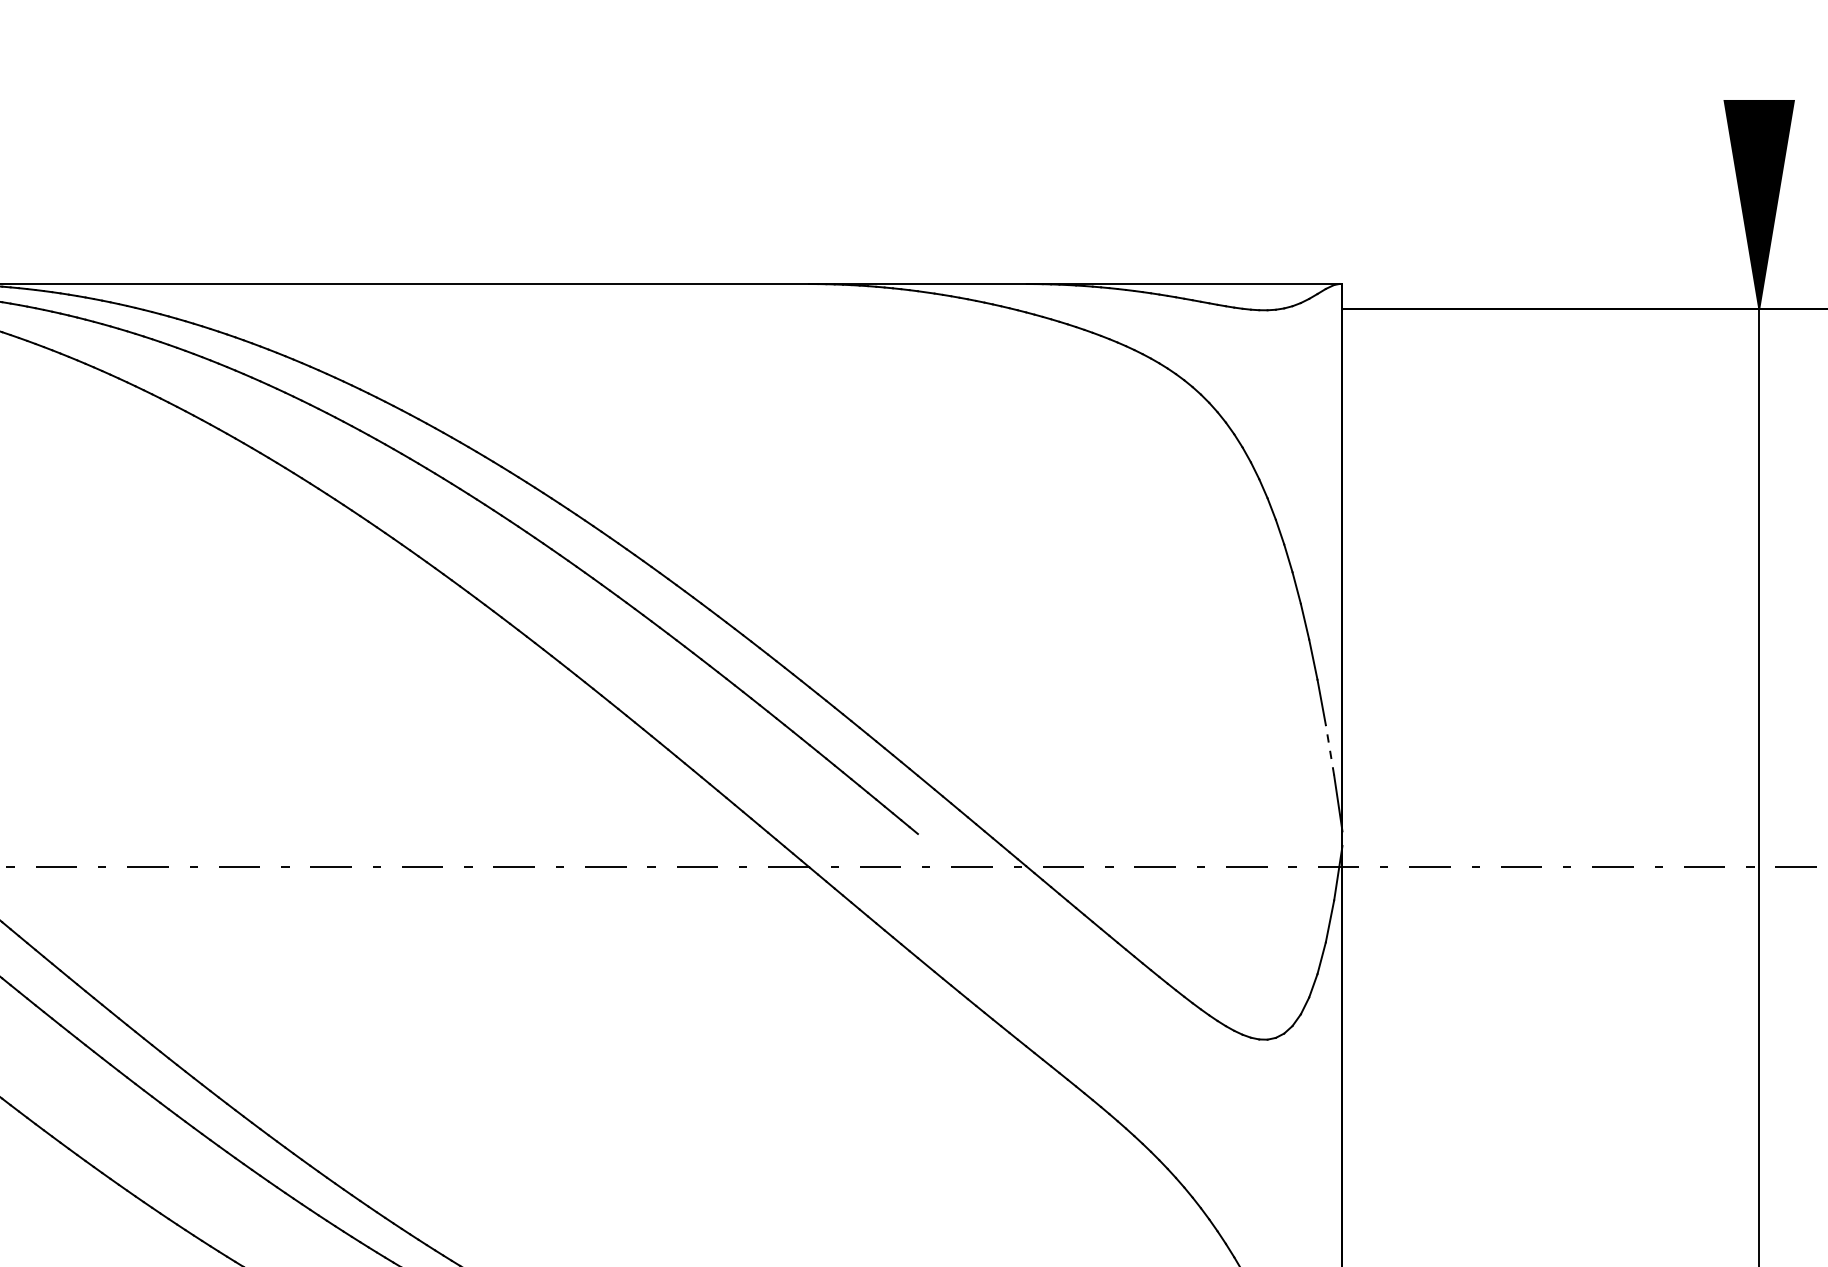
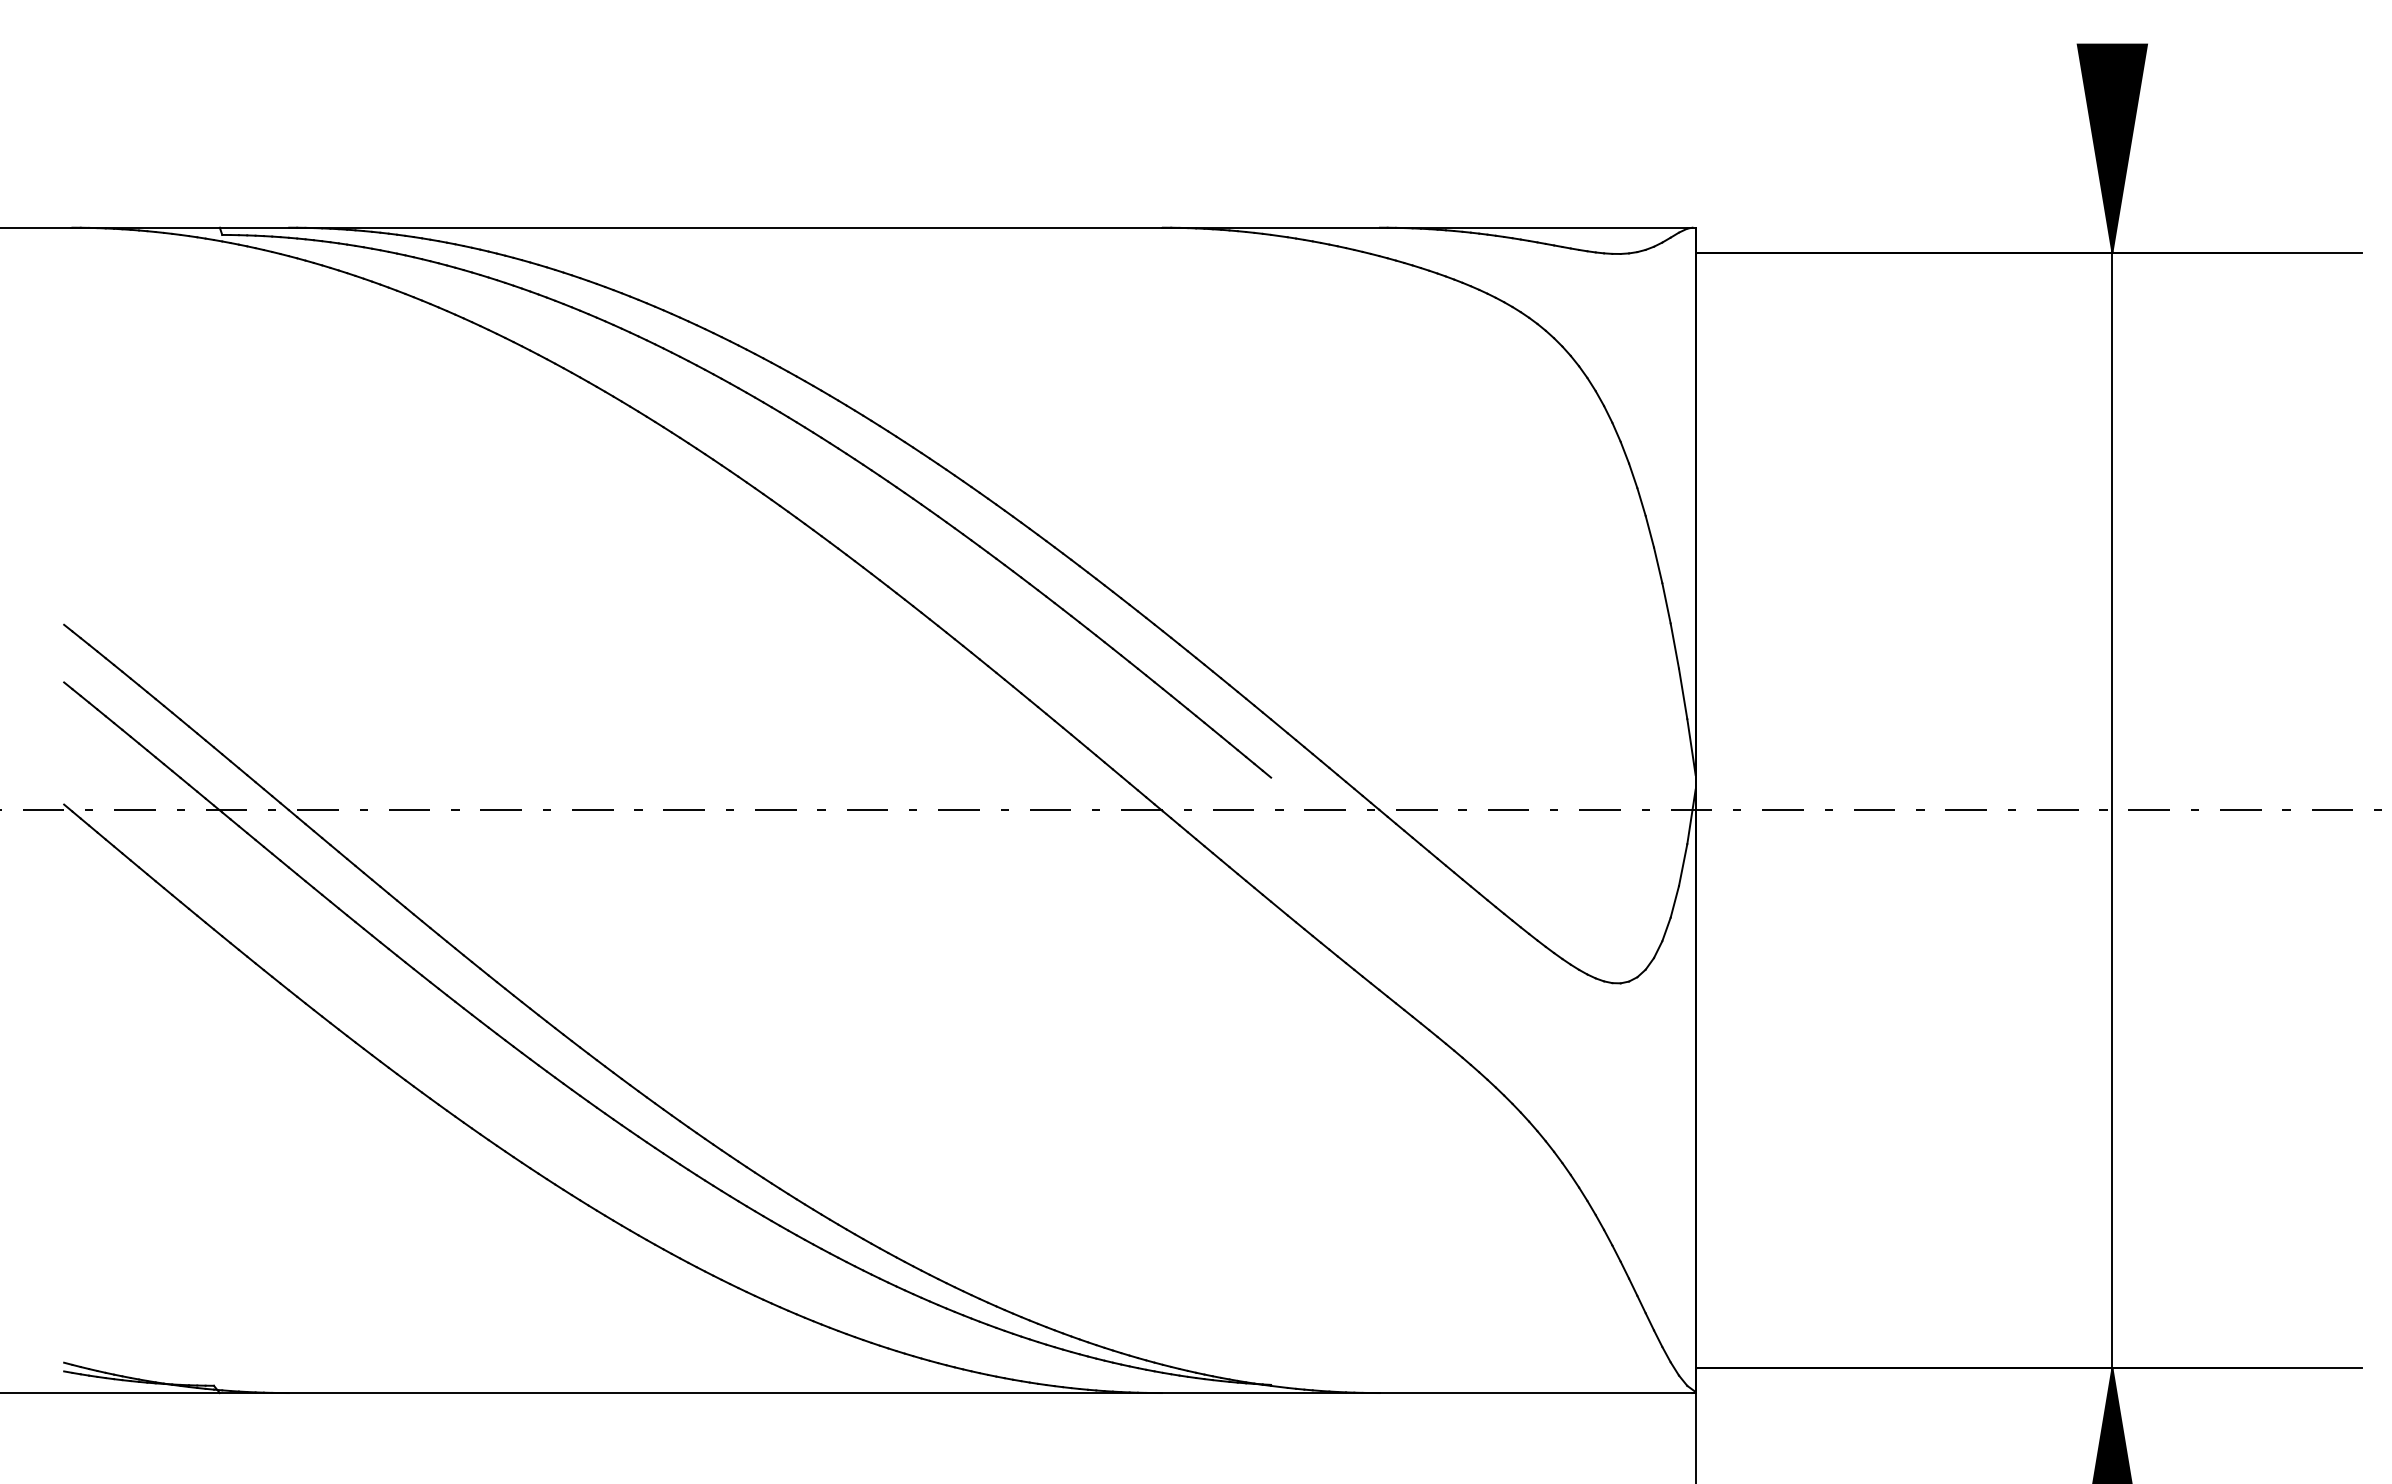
line: (1330, 749) -> (1683, 693), dashed -> solid

